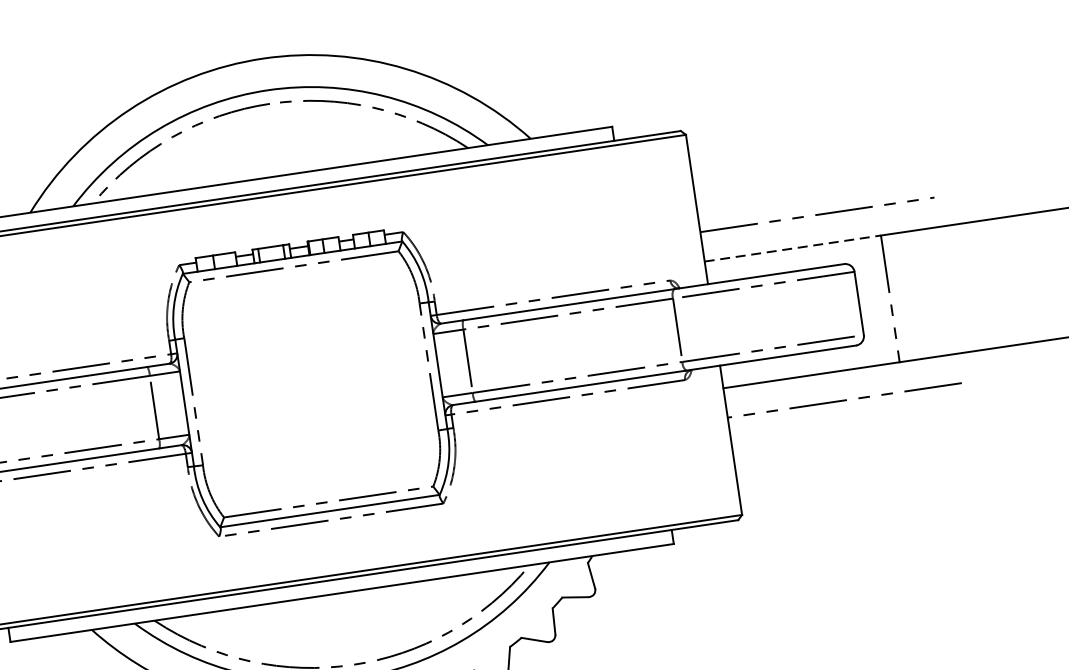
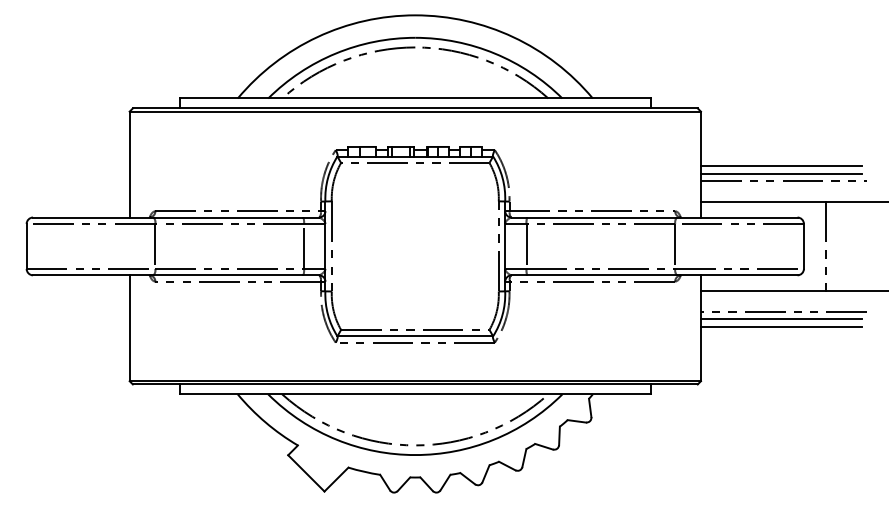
line: (810, 195) -> (781, 166), added
line: (812, 206) -> (781, 174), added
line: (792, 248) -> (763, 201), dashed -> solid
line: (842, 409) -> (781, 318), added
line: (844, 421) -> (781, 326), added

